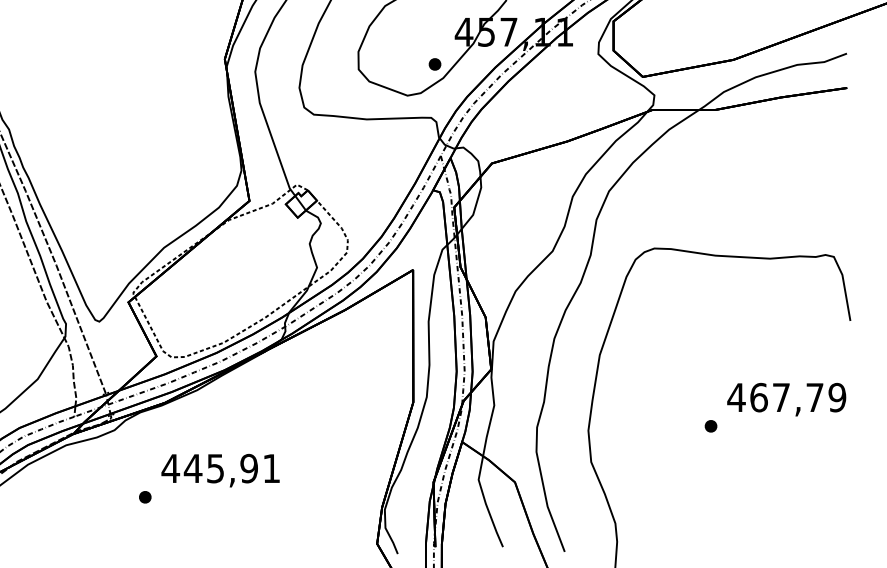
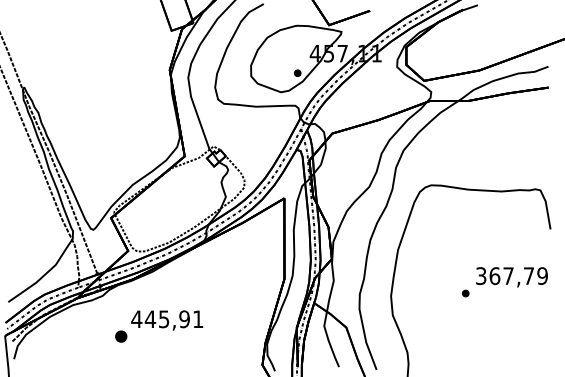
text: (735, 398) -> (480, 276), 467,79 -> 367,79
part: (145, 496) -> (121, 336), size x1.6

